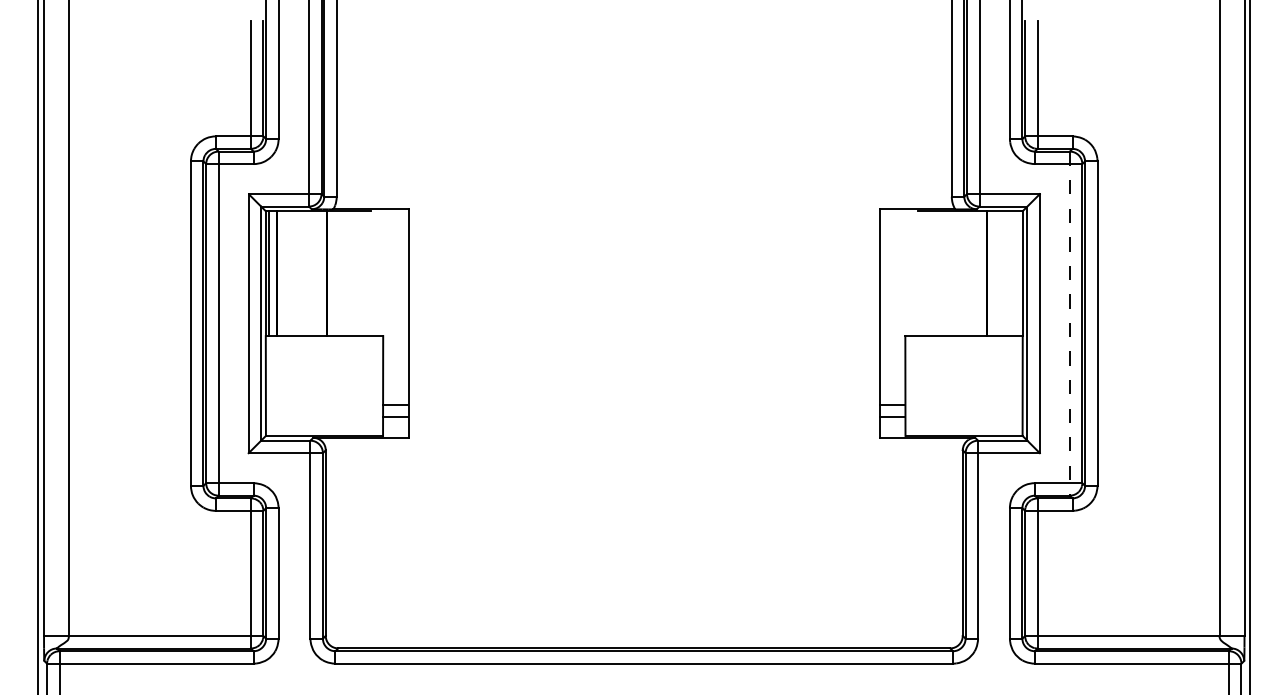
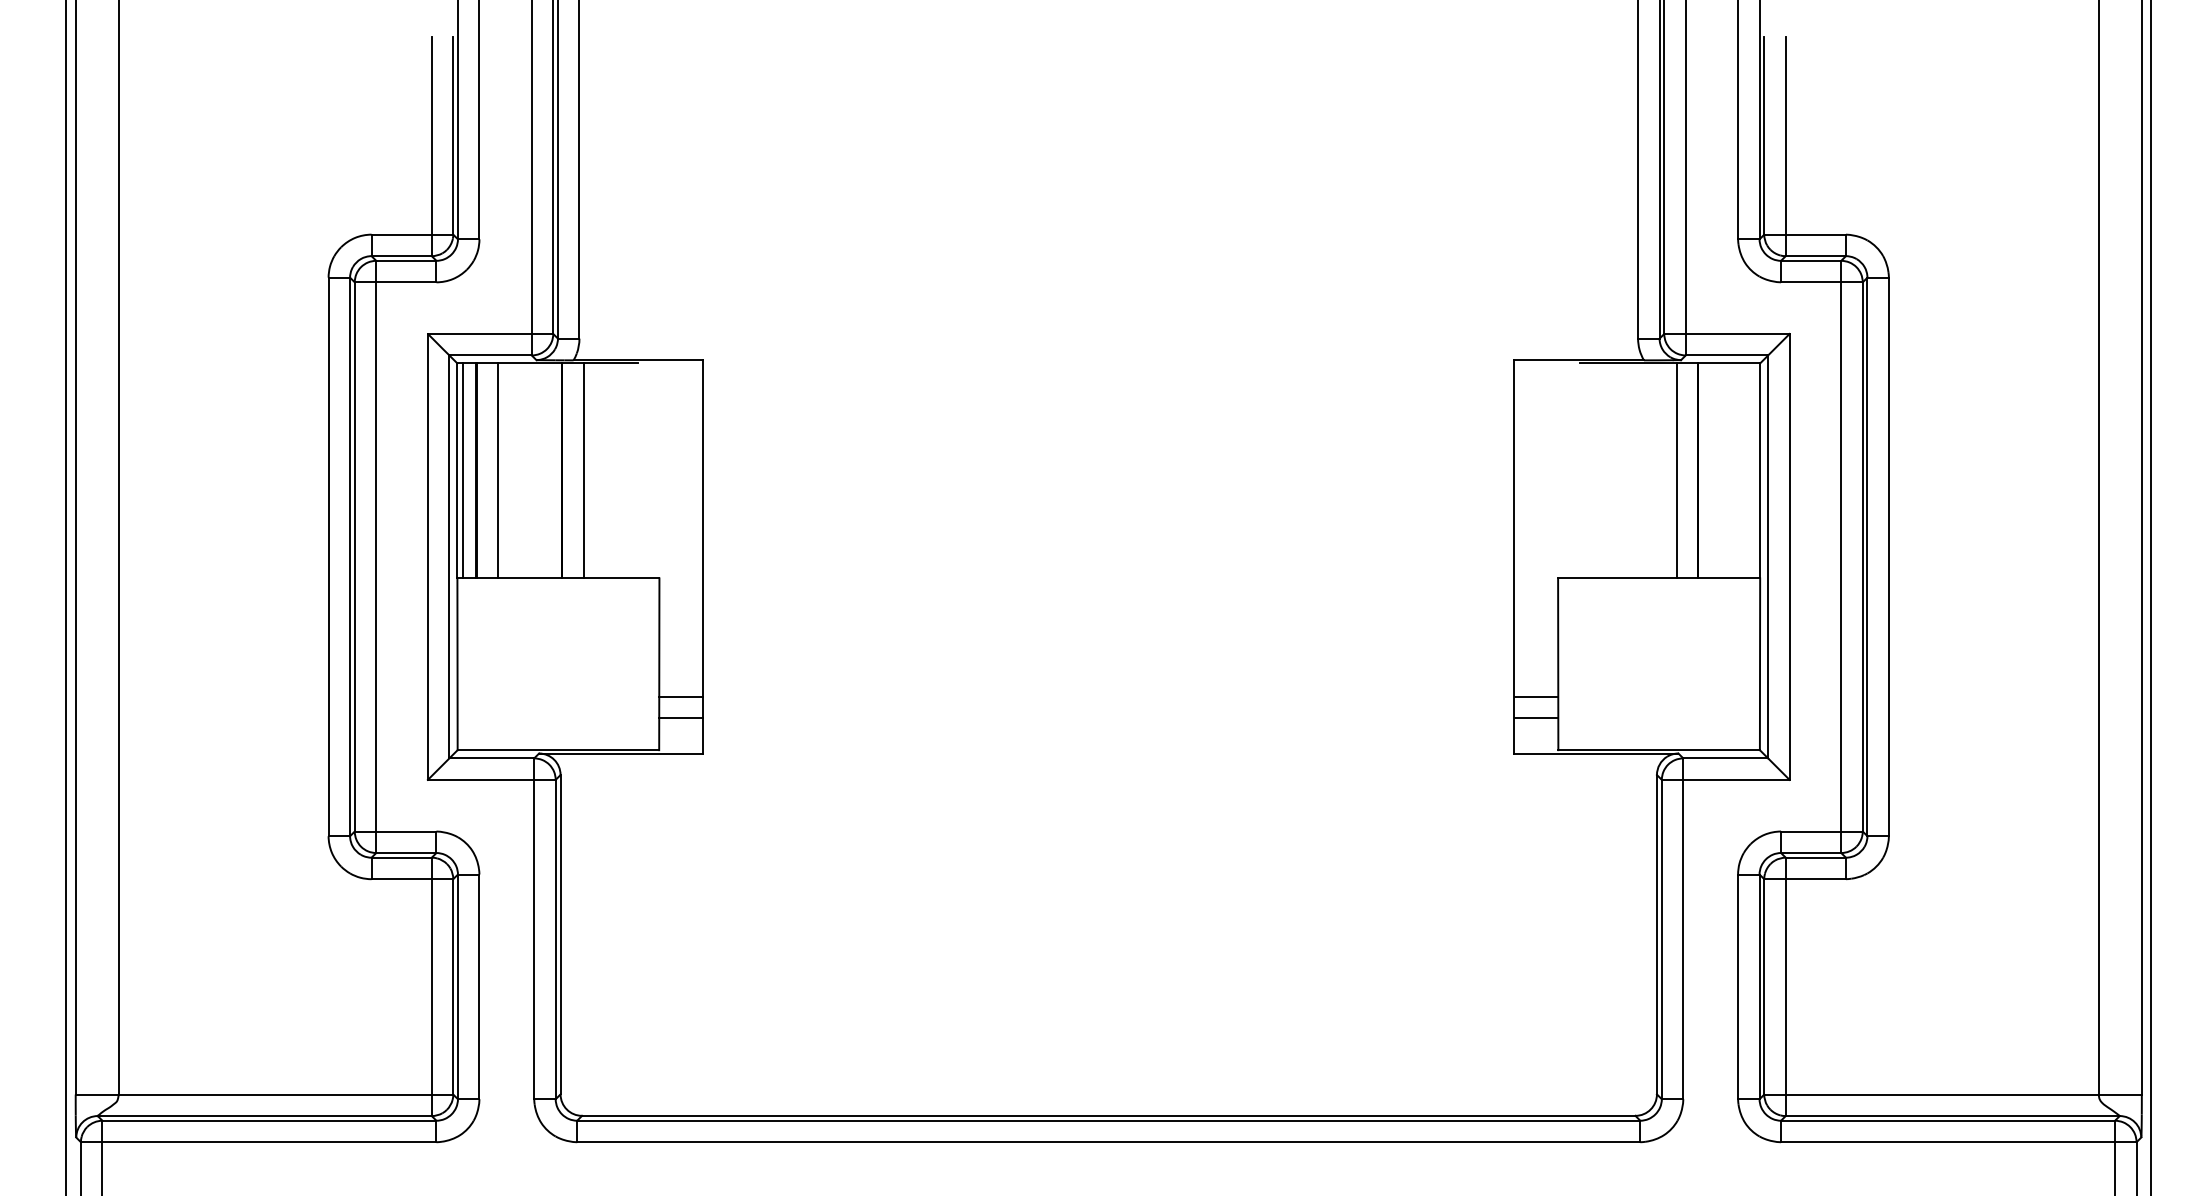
line: (289, 273) -> (498, 470), added
line: (339, 273) -> (584, 470), added
line: (974, 273) -> (1677, 470), added
line: (1069, 324) -> (1840, 558), dashed -> solid

